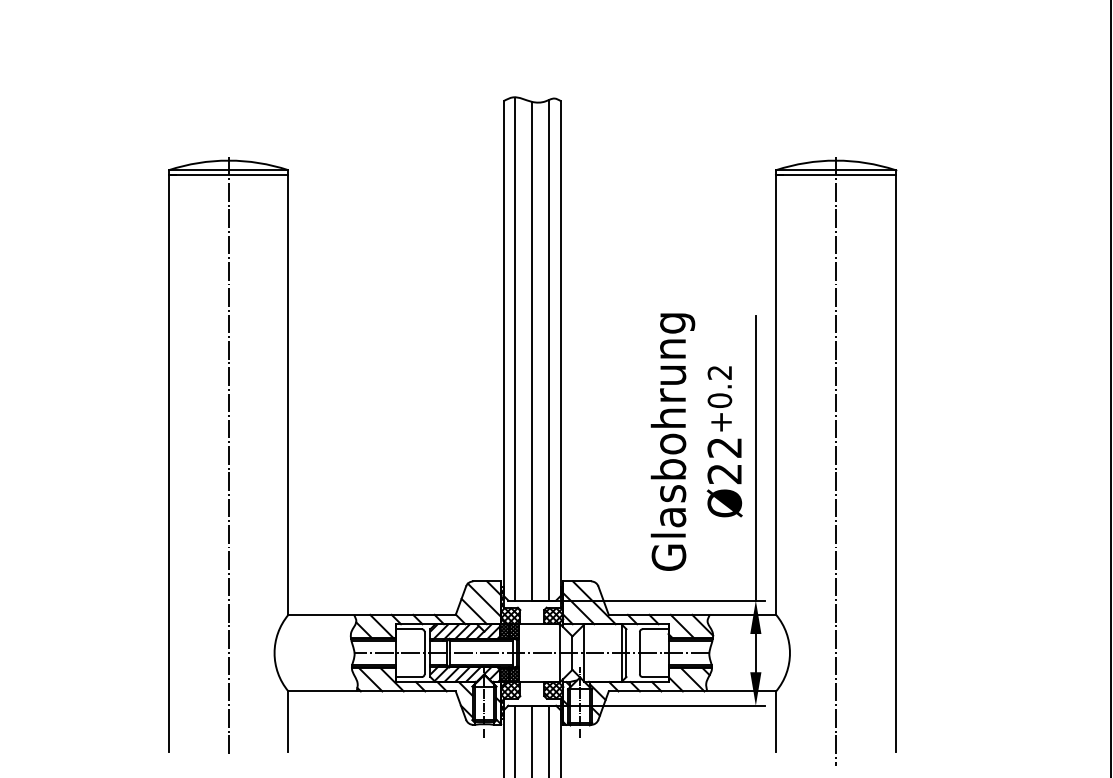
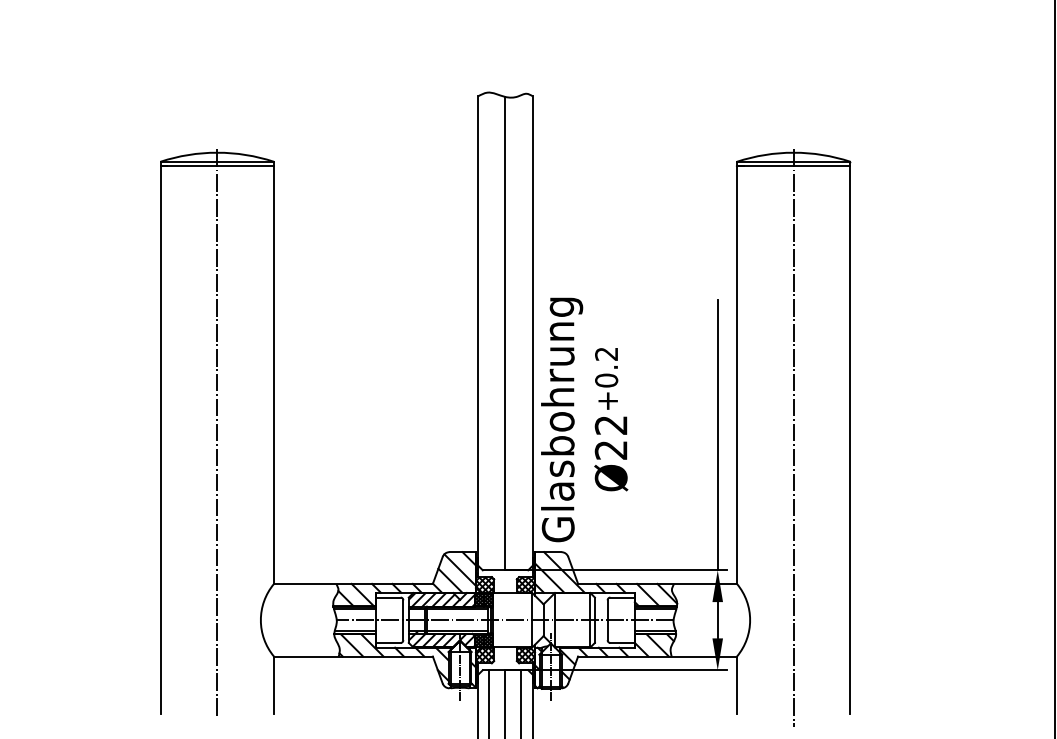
line: (515, 348) -> (489, 331), removed
line: (549, 350) -> (521, 332), removed
text: (696, 441) -> (584, 419), moved

